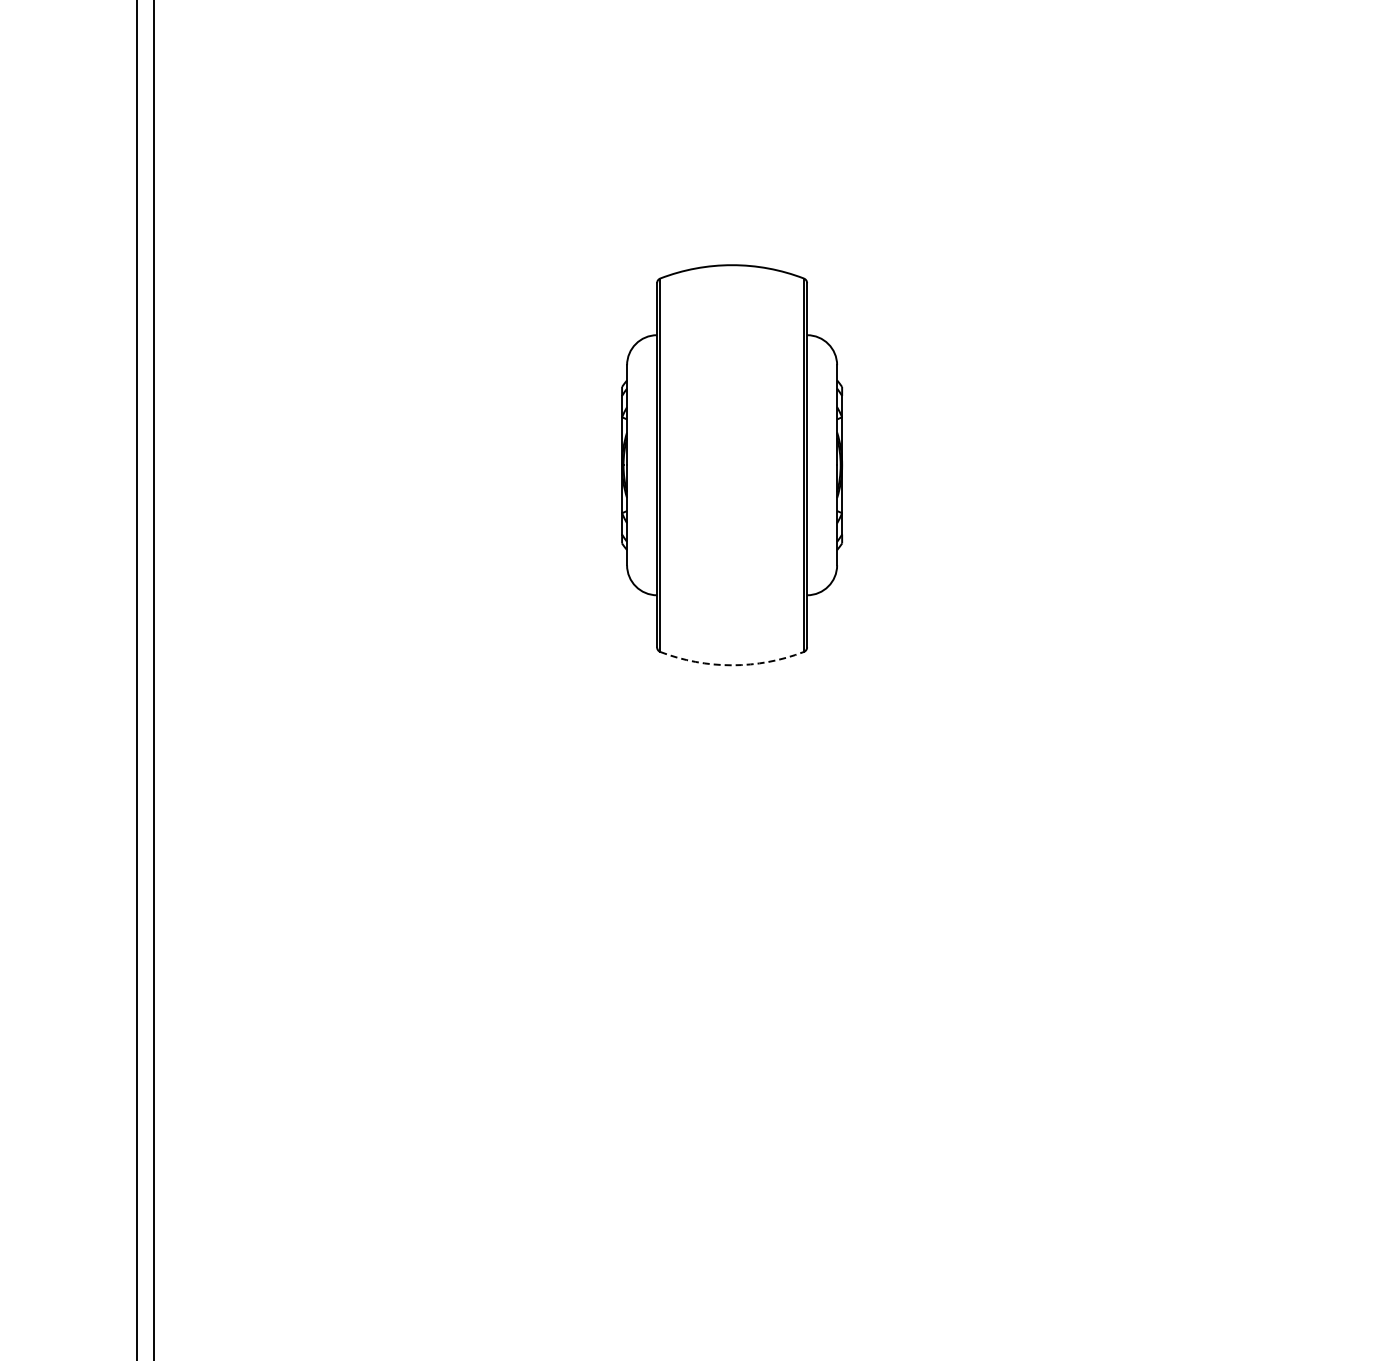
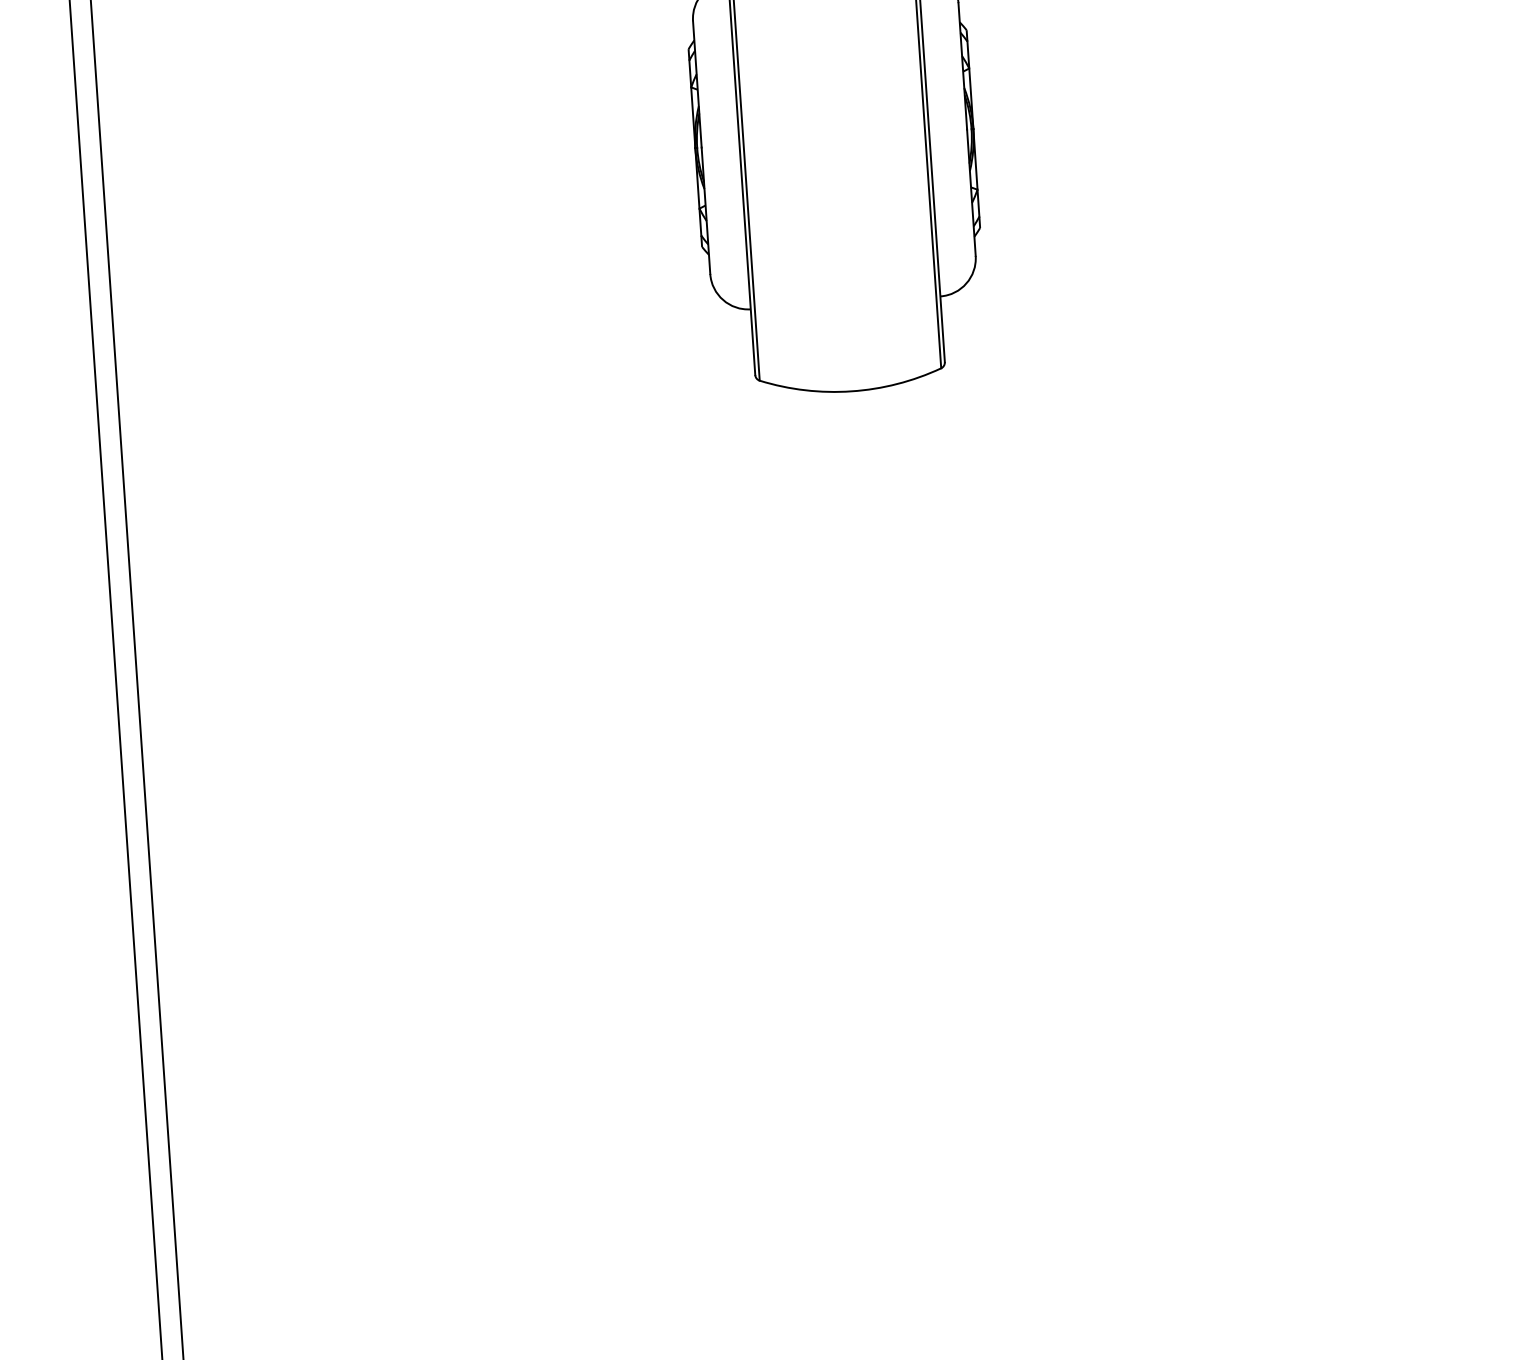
arc: (732, 665) -> (852, 391), dashed -> solid

